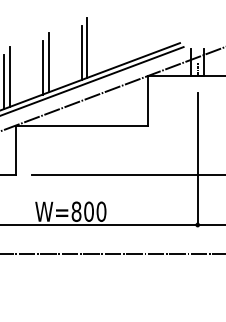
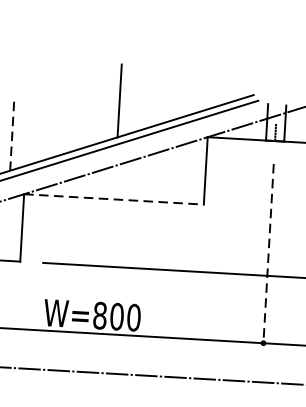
line: (87, 47) -> (127, 93), removed
line: (48, 62) -> (73, 111), removed
line: (43, 67) -> (66, 117), removed
line: (9, 77) -> (19, 128), removed
line: (4, 82) -> (12, 134), solid -> dashed
line: (82, 125) -> (114, 199), solid -> dashed
line: (197, 159) -> (268, 254), solid -> dashed

